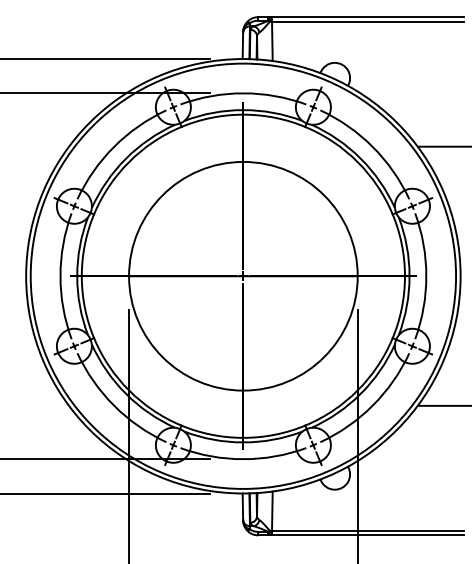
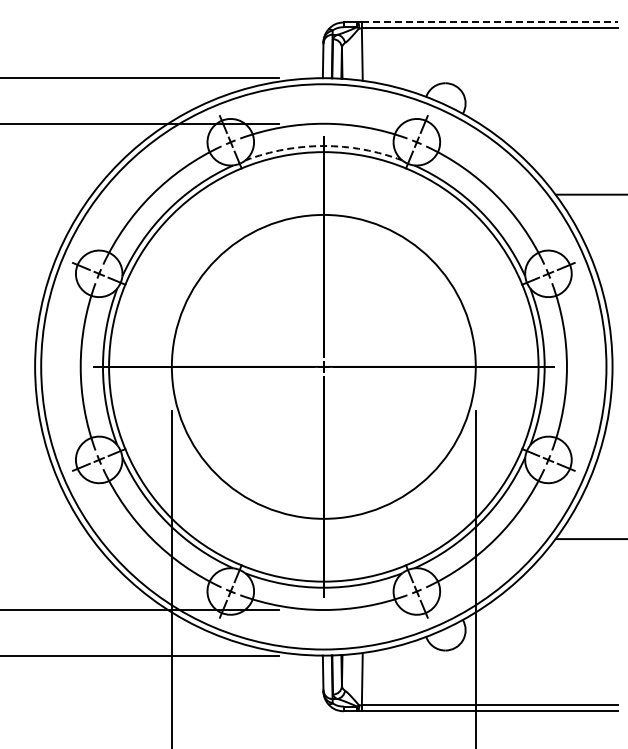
line: (368, 17) -> (489, 22), solid -> dashed
arc: (243, 110) -> (323, 146), solid -> dashed

